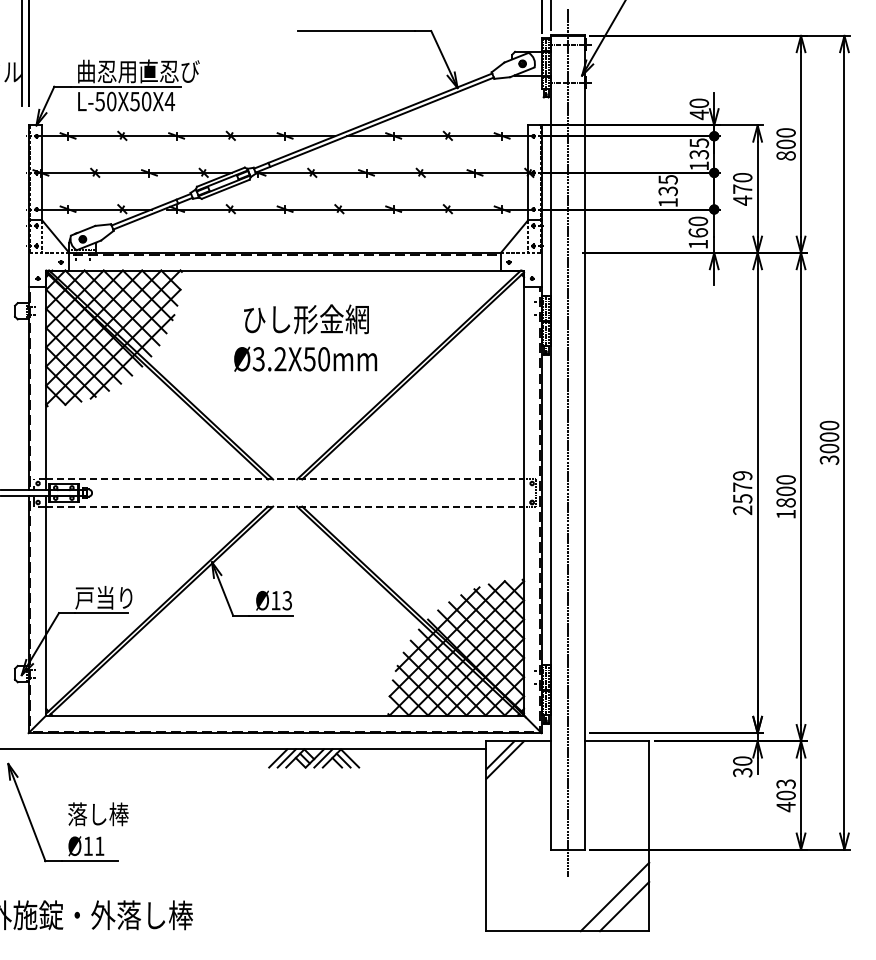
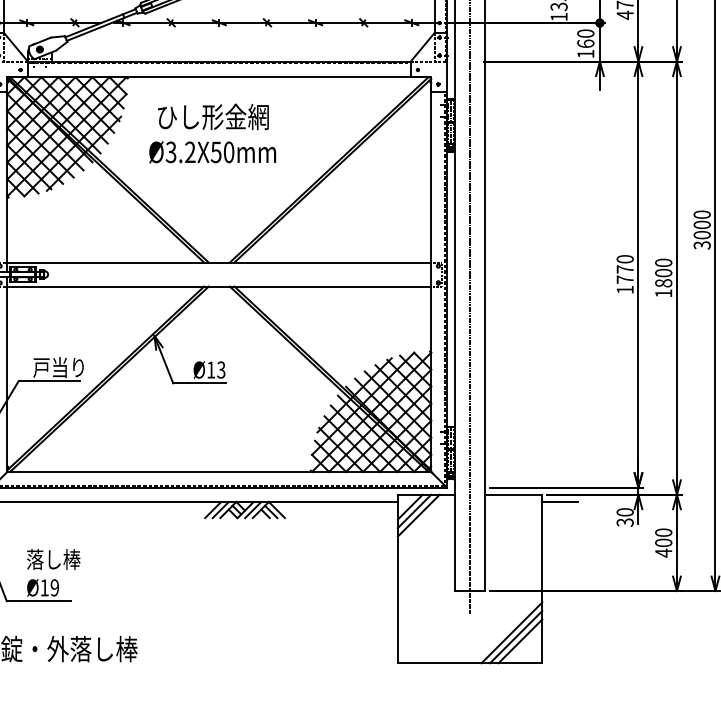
text: (305, 337) -> (212, 133), moved
line: (285, 479) -> (219, 262), dashed -> solid
text: (742, 493) -> (625, 274), 2579 -> 1770
line: (285, 506) -> (219, 286), dashed -> solid
line: (669, 749) -> (560, 502), added
line: (509, 764) -> (418, 515), added
text: (785, 783) -> (663, 532), 403 -> 400
text: (99, 845) -> (54, 587), Ø11 -> Ø19
line: (619, 901) -> (515, 636), added

